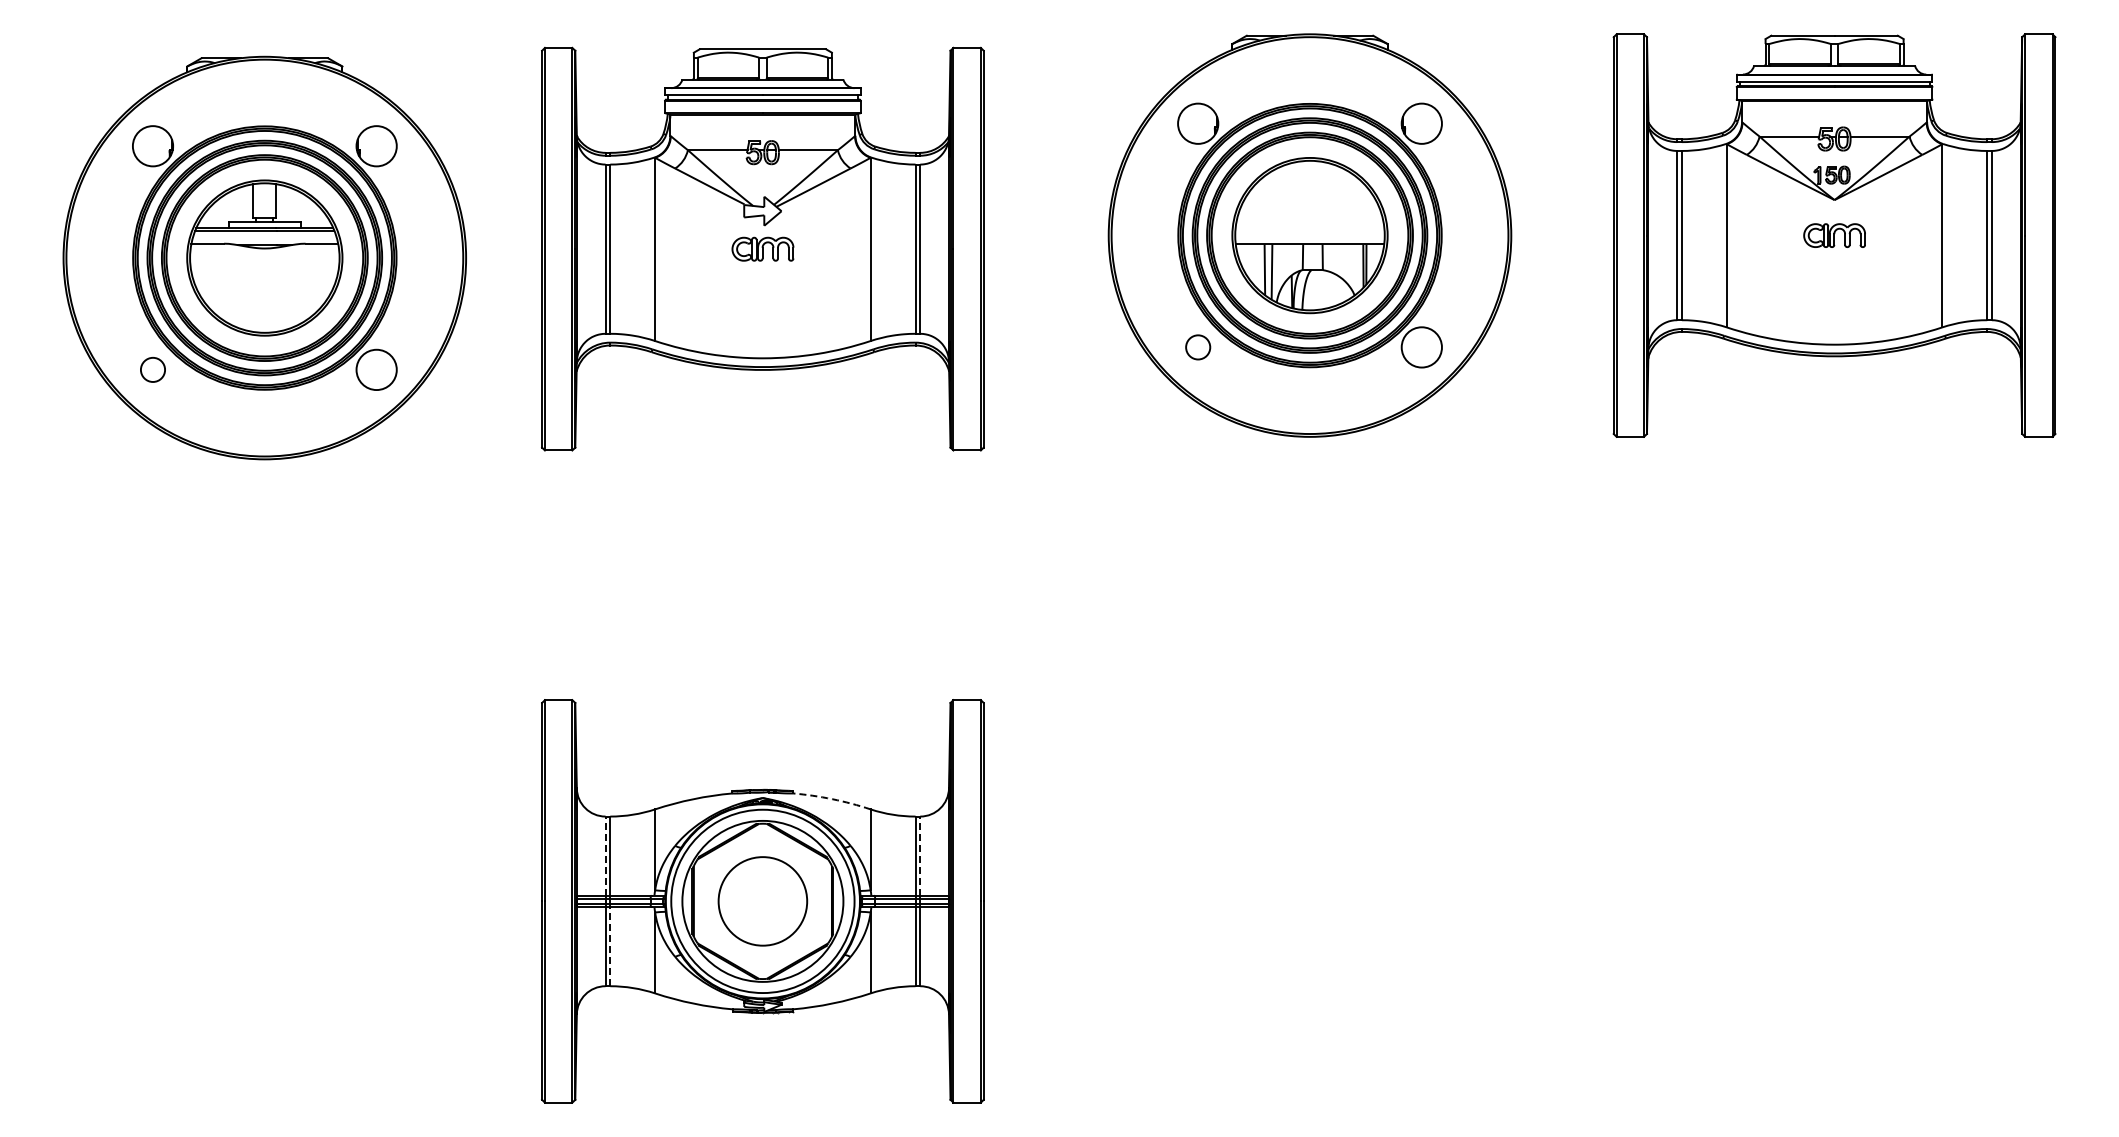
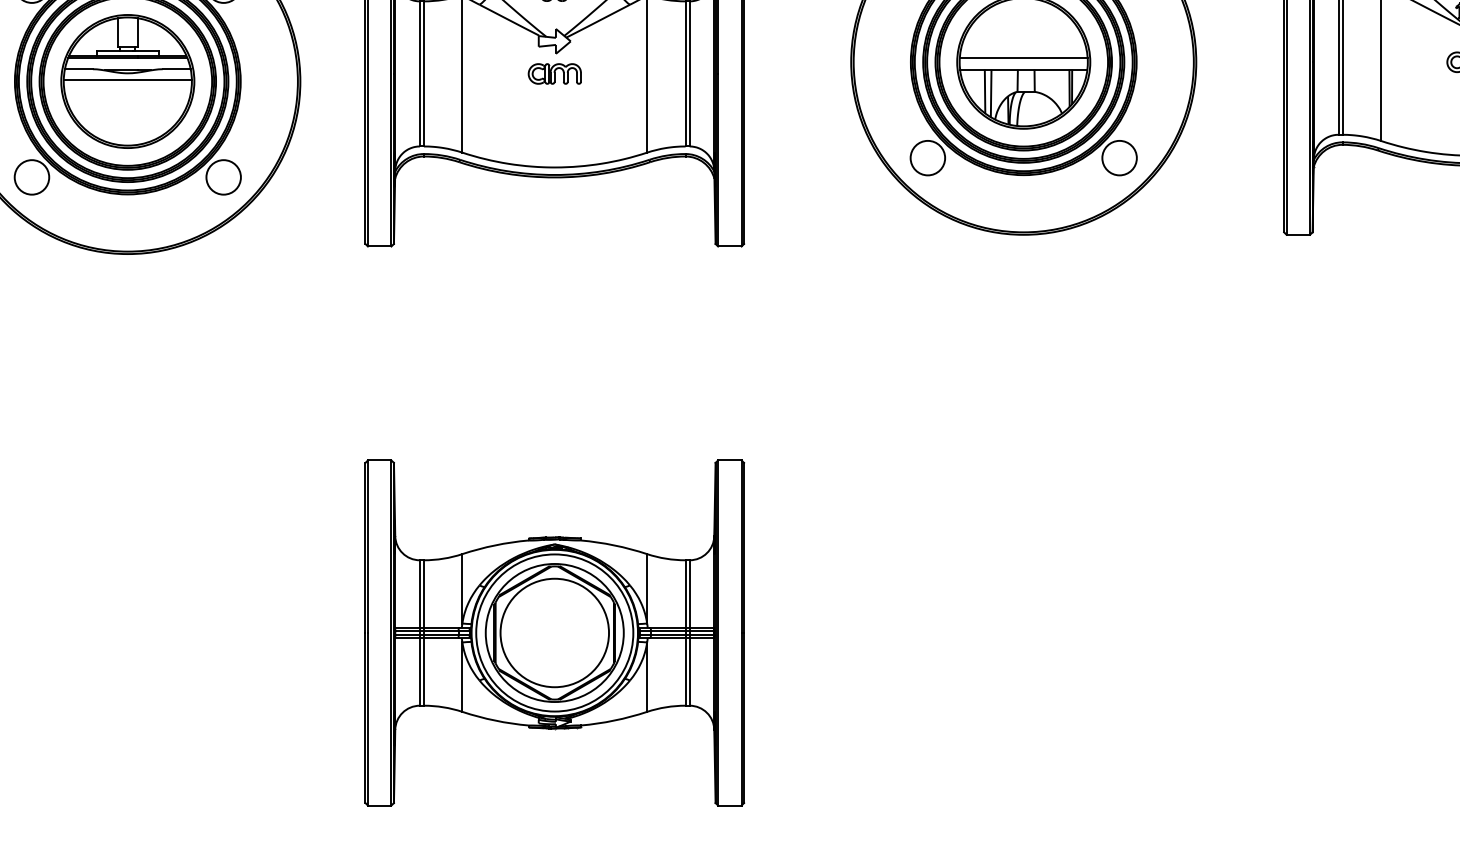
line: (1309, 231) -> (1023, 58), added
line: (264, 256) -> (127, 80), added
circle: (1198, 347) -> (928, 158), size x1.67
circle: (152, 369) -> (31, 177), size x1.67
arc: (832, 799) -> (614, 545), dashed -> solid
line: (605, 856) -> (419, 594), dashed -> solid
line: (920, 856) -> (689, 594), dashed -> solid
circle: (762, 901) -> (554, 633), size x1.43
line: (610, 946) -> (424, 671), dashed -> solid

